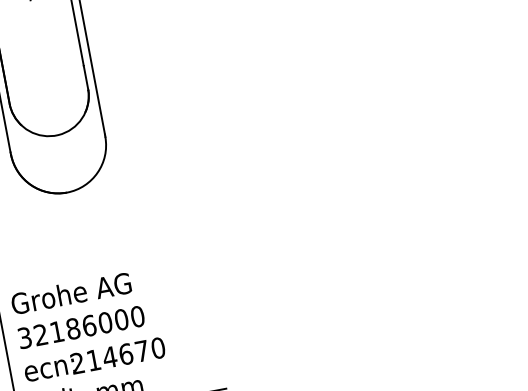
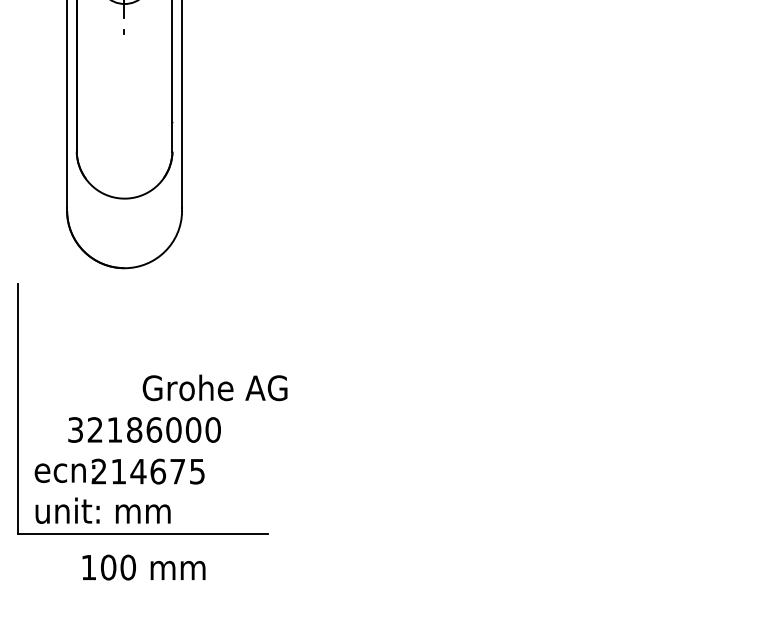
text: (70, 293) -> (214, 387), moved
text: (81, 326) -> (144, 429), moved
text: (158, 348) -> (197, 471), 214670 -> 214675

